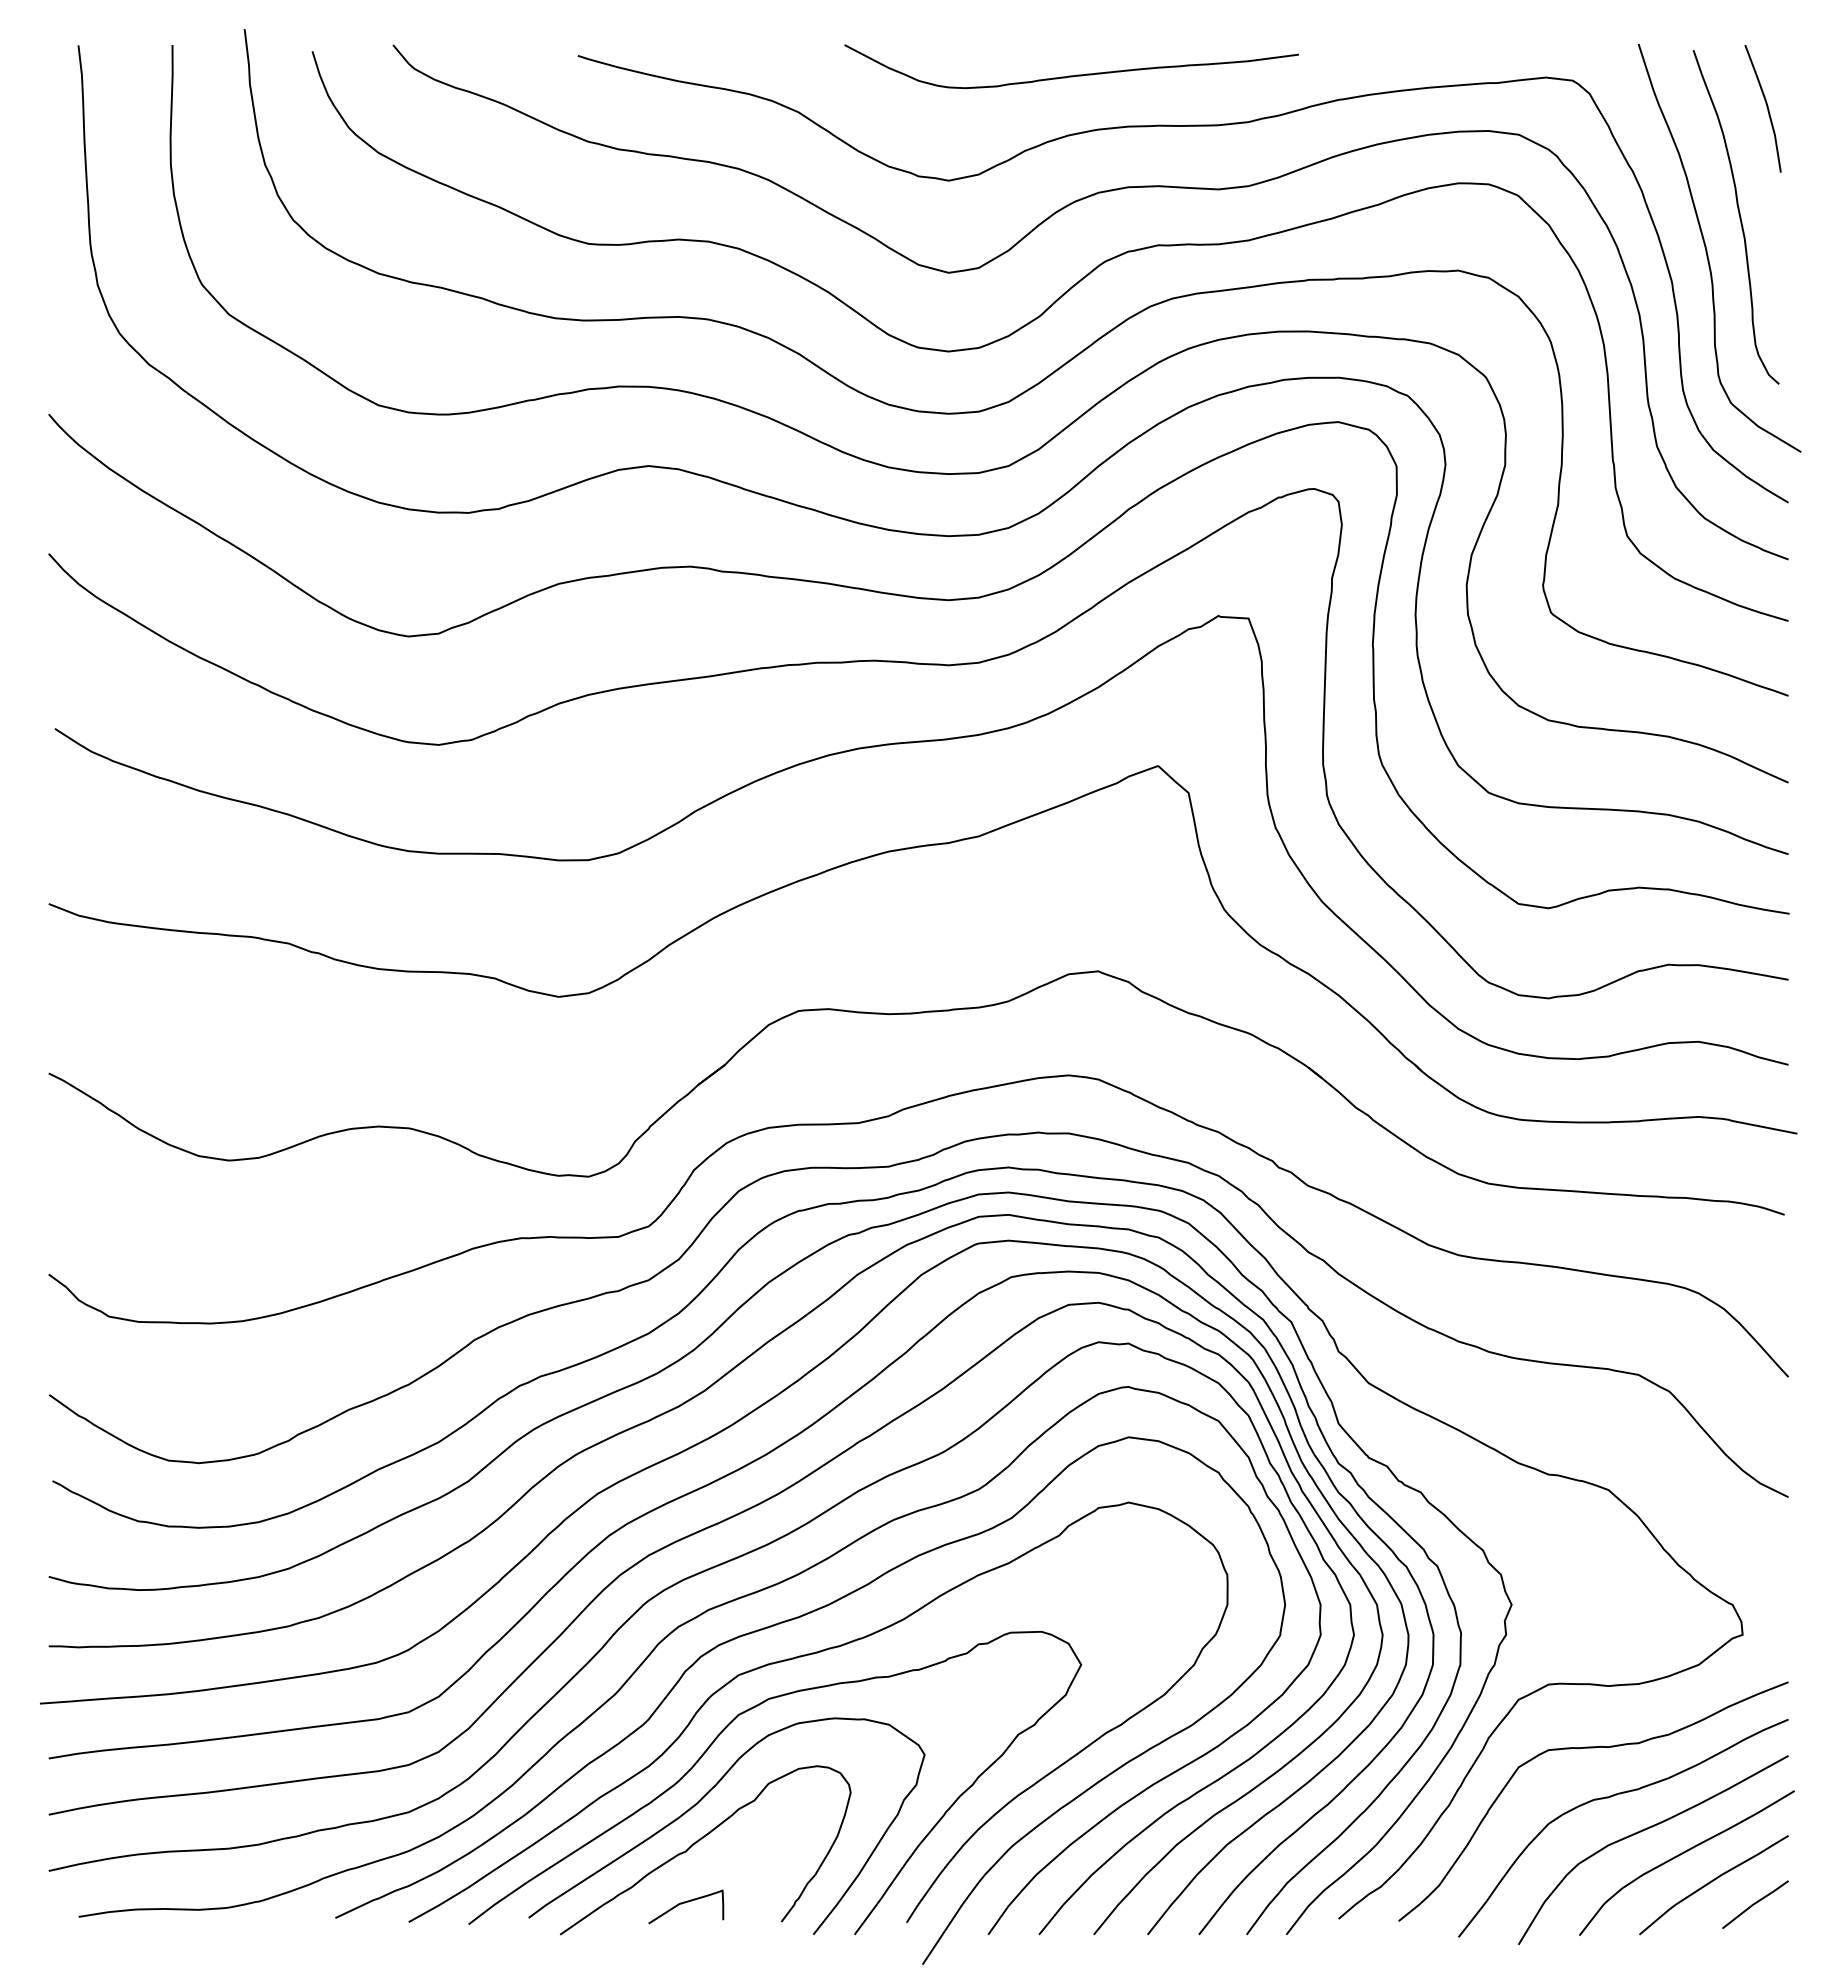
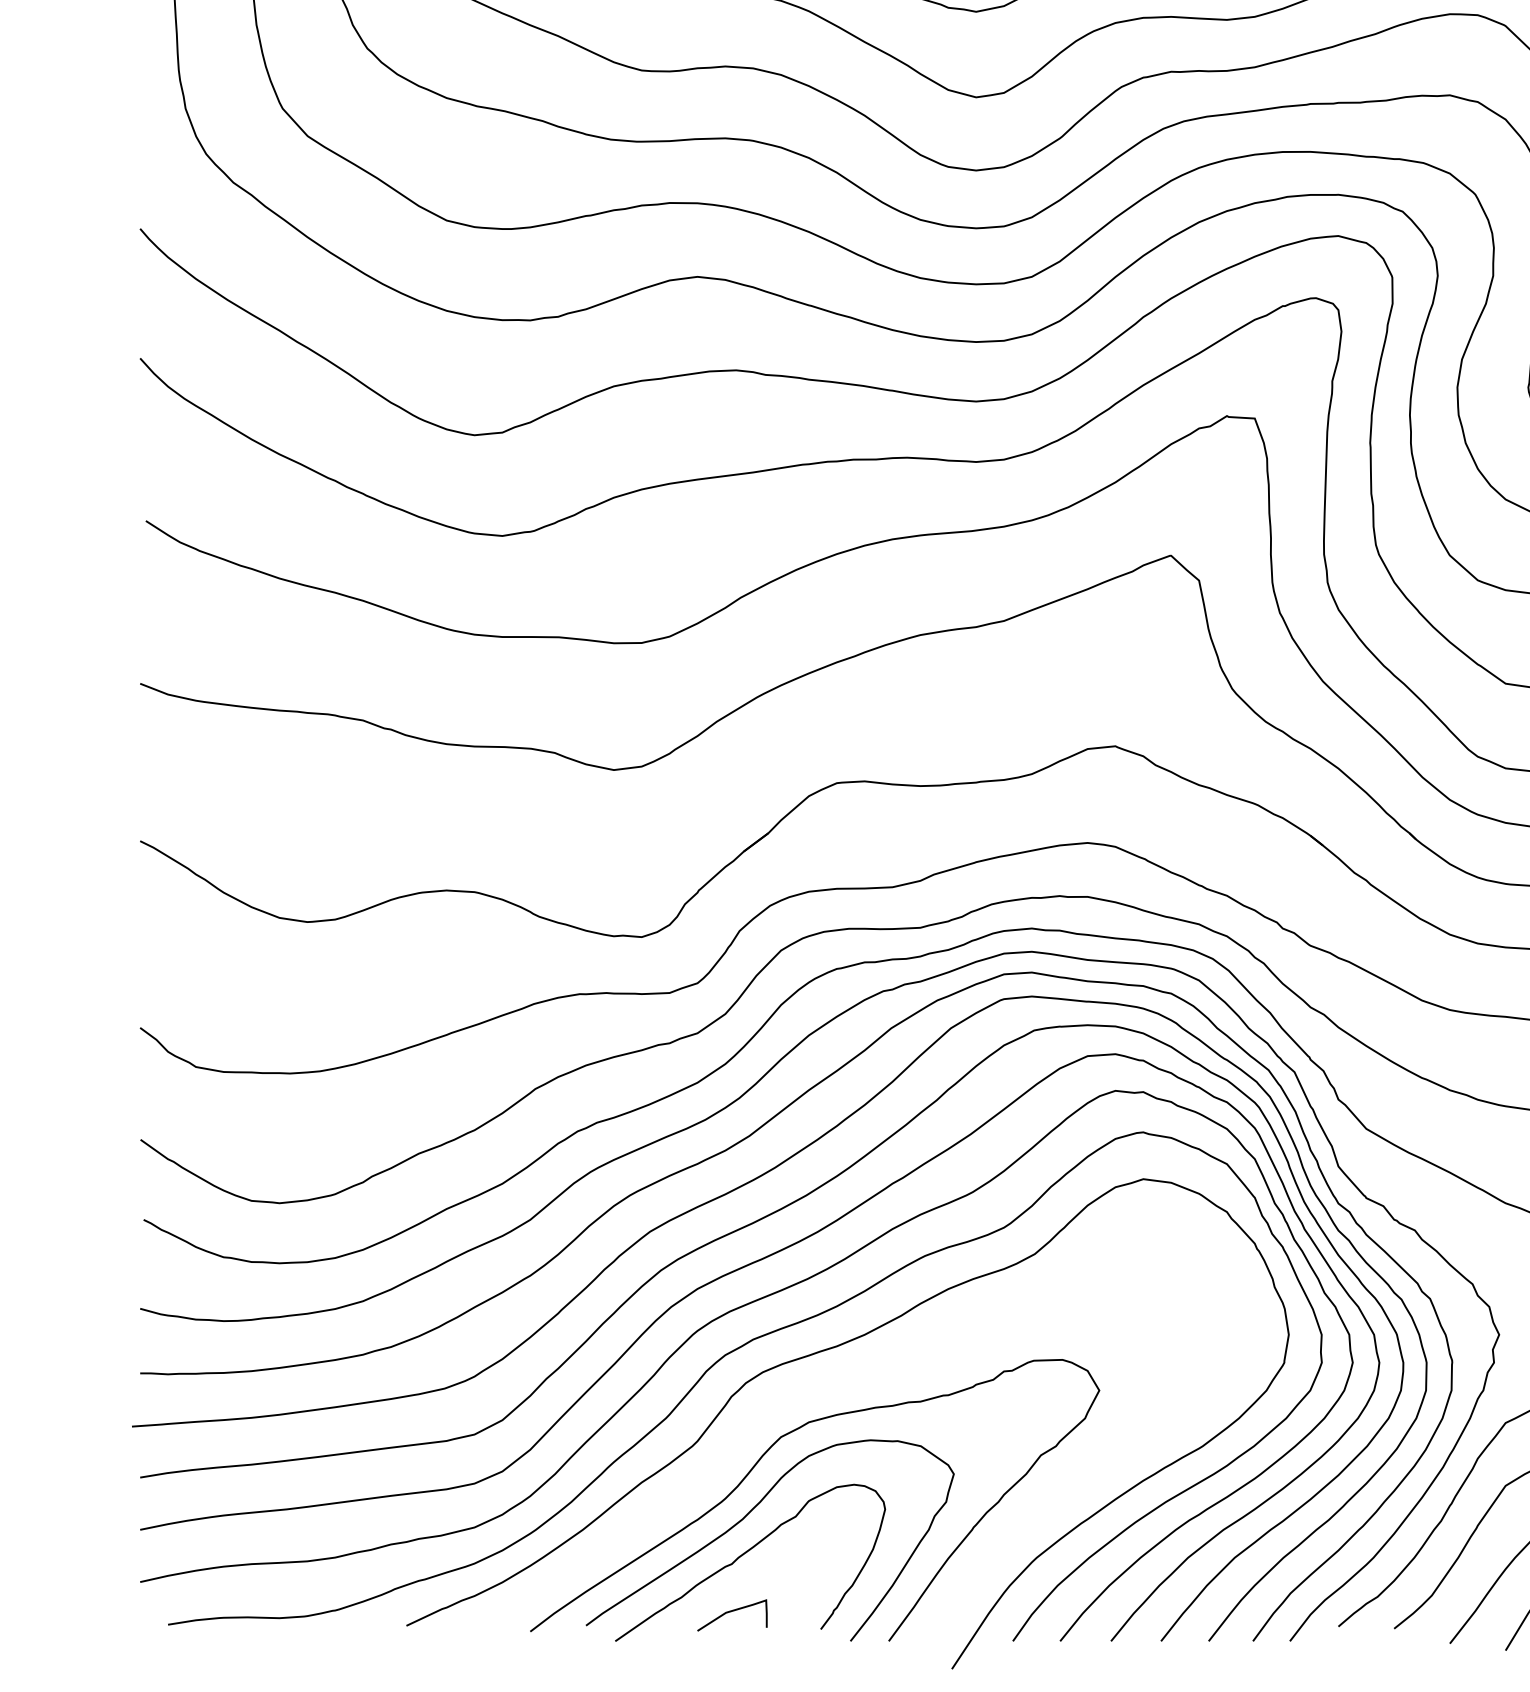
curve: (805, 1656) -> (843, 1382), removed

